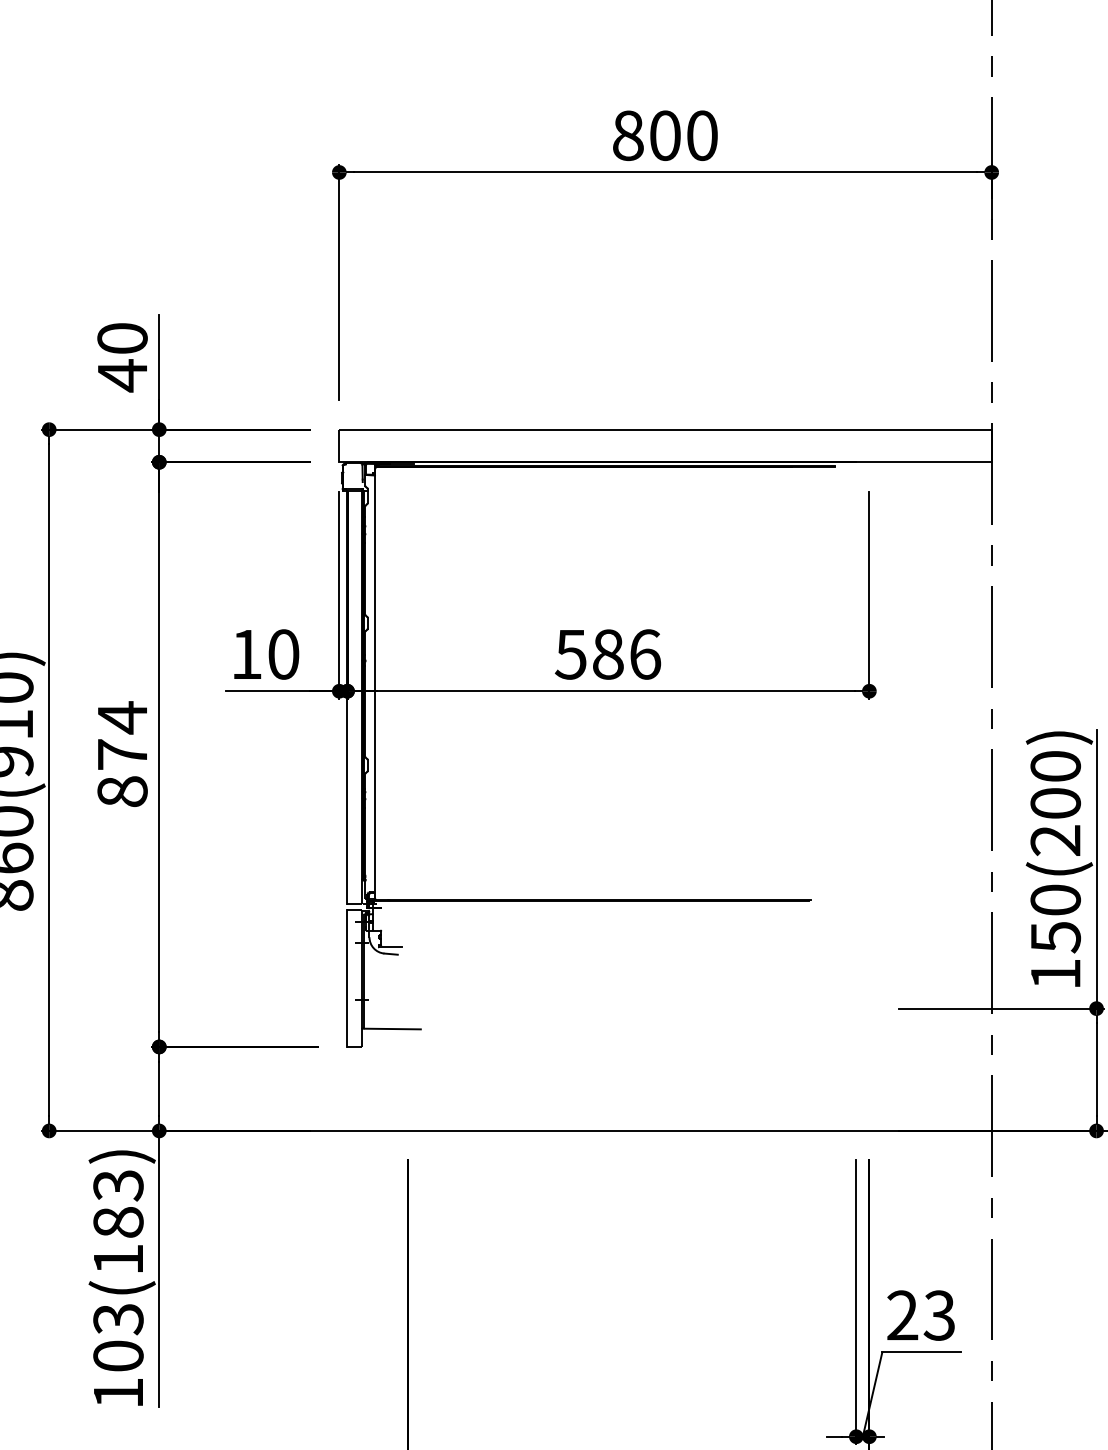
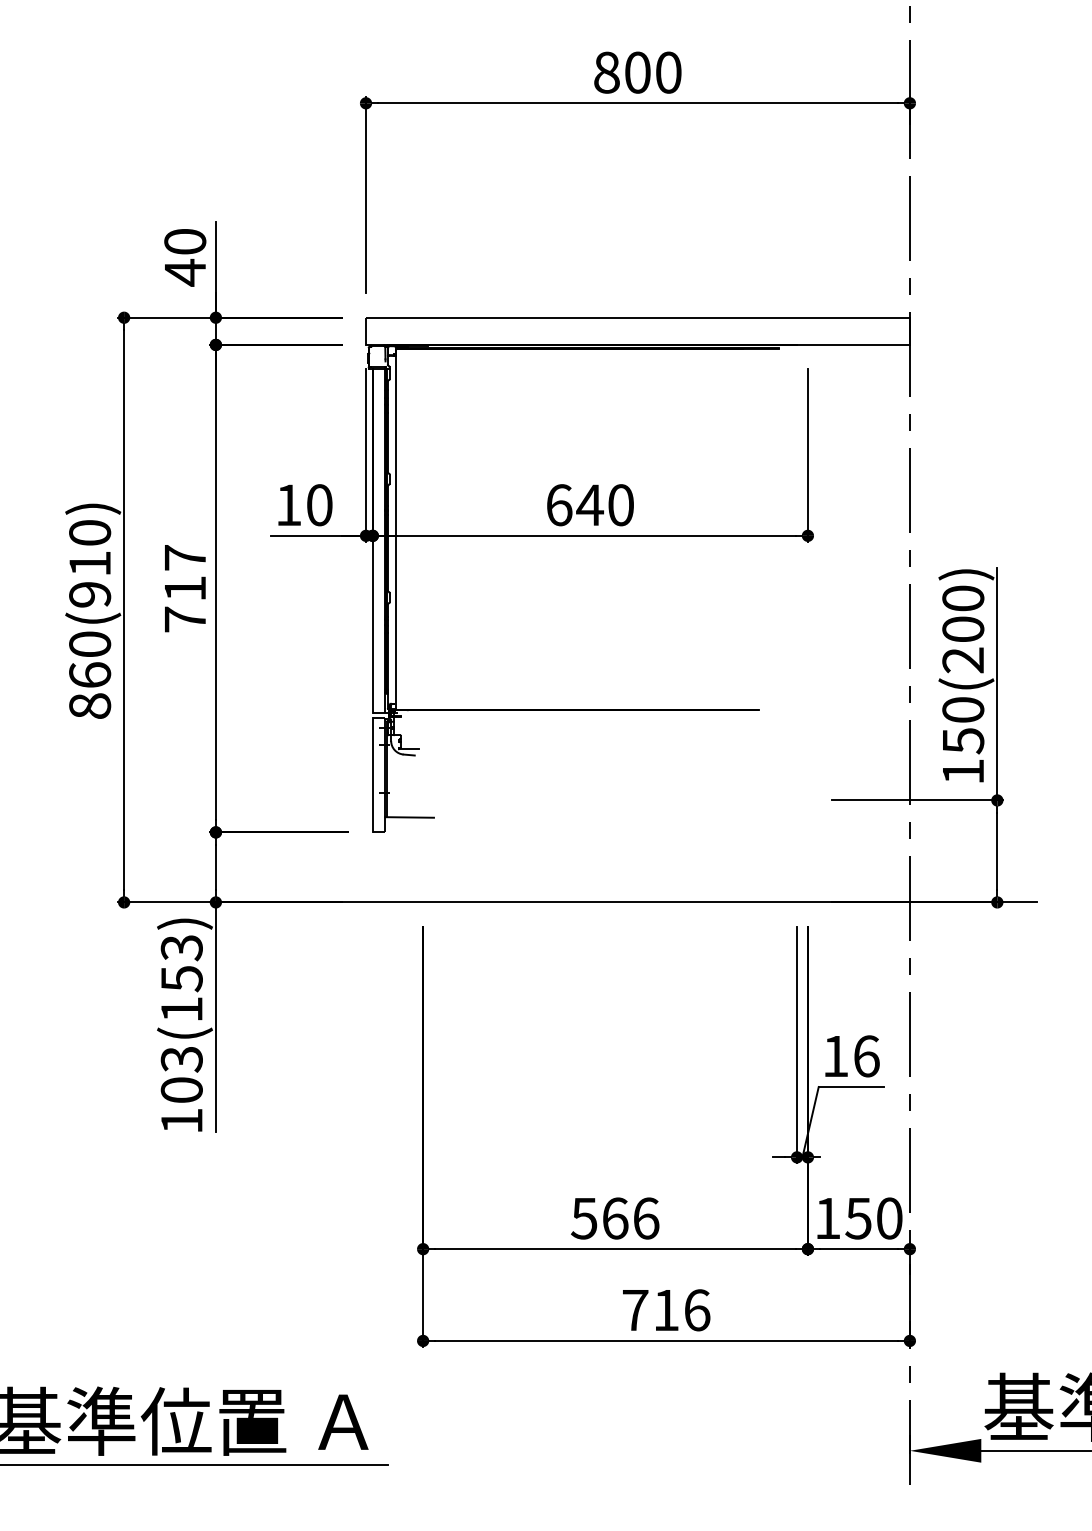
text: (607, 654) -> (589, 505), 586 -> 640
text: (122, 754) -> (185, 588), 874 -> 717
text: (118, 1222) -> (181, 978), 103(183) -> 103(153)
text: (921, 1315) -> (851, 1056), 23 -> 16

